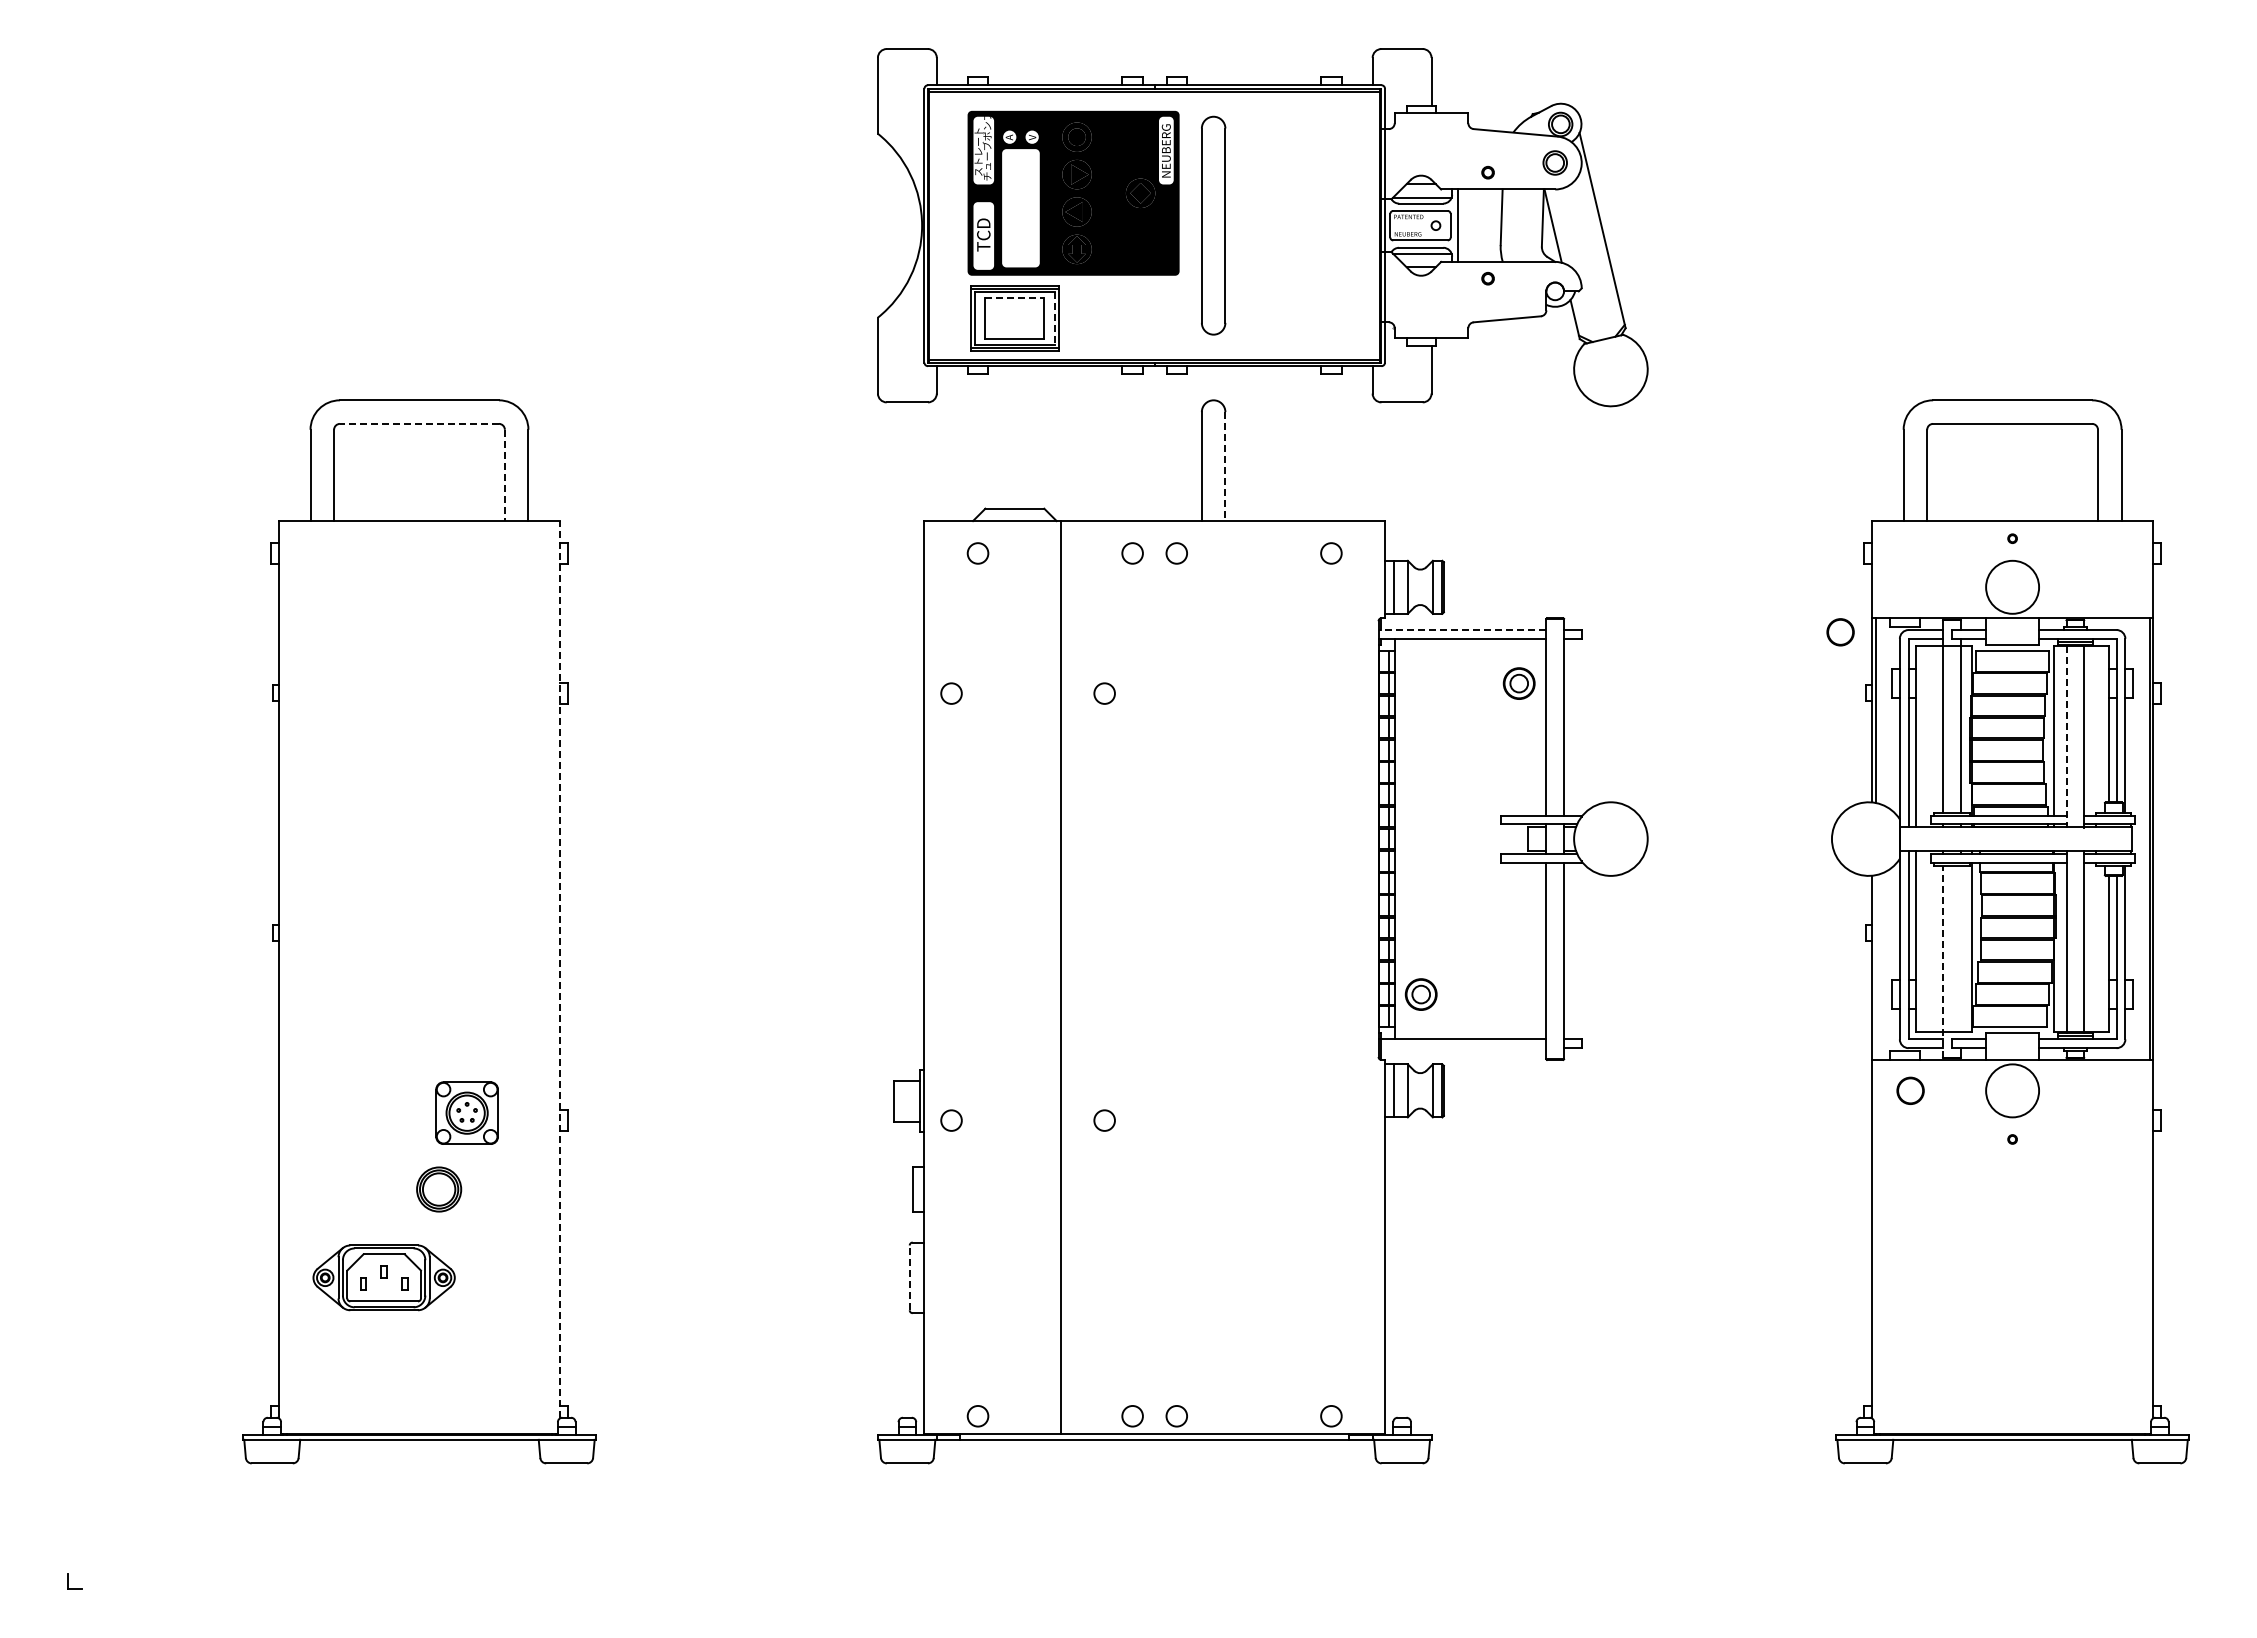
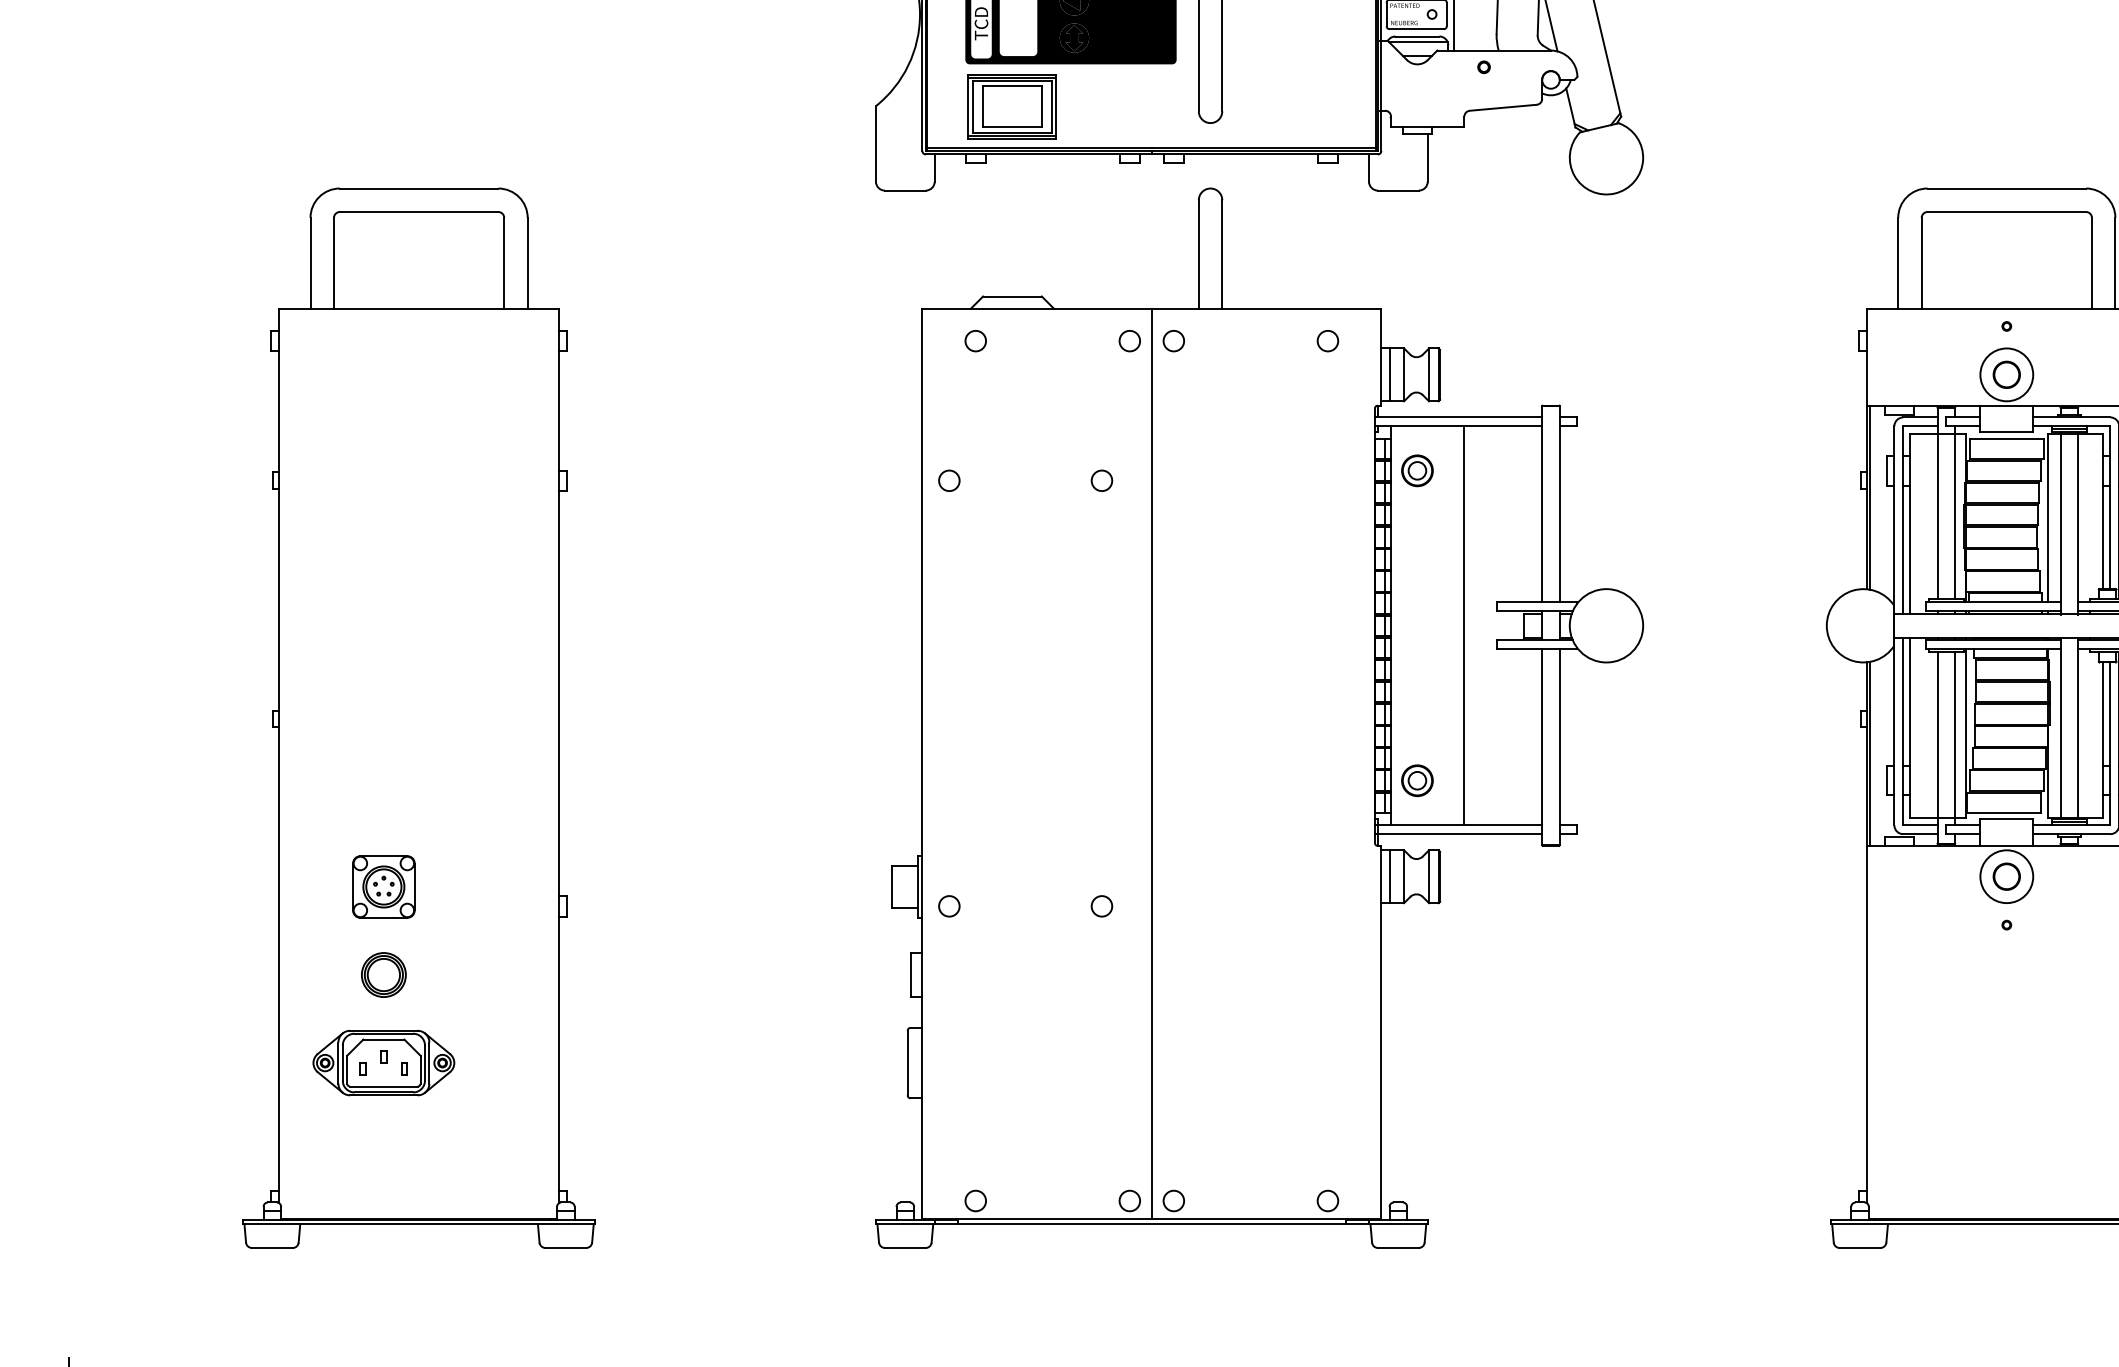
line: (1015, 297) -> (1013, 86), dashed -> solid
line: (1054, 318) -> (1051, 106), dashed -> solid
line: (419, 423) -> (419, 211), dashed -> solid
line: (1225, 467) -> (1222, 255), dashed -> solid
line: (504, 475) -> (503, 263), dashed -> solid
line: (1462, 630) -> (1458, 417), dashed -> solid
circle: (1840, 632) -> (2006, 375), moved
part: (1518, 683) -> (1416, 470), moved
line: (2066, 737) -> (2060, 524), dashed -> solid
line: (1468, 838) -> (1464, 625), added
line: (1960, 952) -> (1954, 738), added
line: (1943, 961) -> (1937, 747), dashed -> solid
line: (1875, 967) -> (1870, 753), added
line: (559, 969) -> (558, 755), dashed -> solid
line: (1060, 977) -> (1151, 763), moved
line: (1462, 1048) -> (1458, 834), added
circle: (1910, 1090) -> (2006, 876), moved
part: (466, 1112) -> (383, 886), moved
part: (439, 1189) -> (384, 975), moved
line: (909, 1277) -> (907, 1062), dashed -> solid

